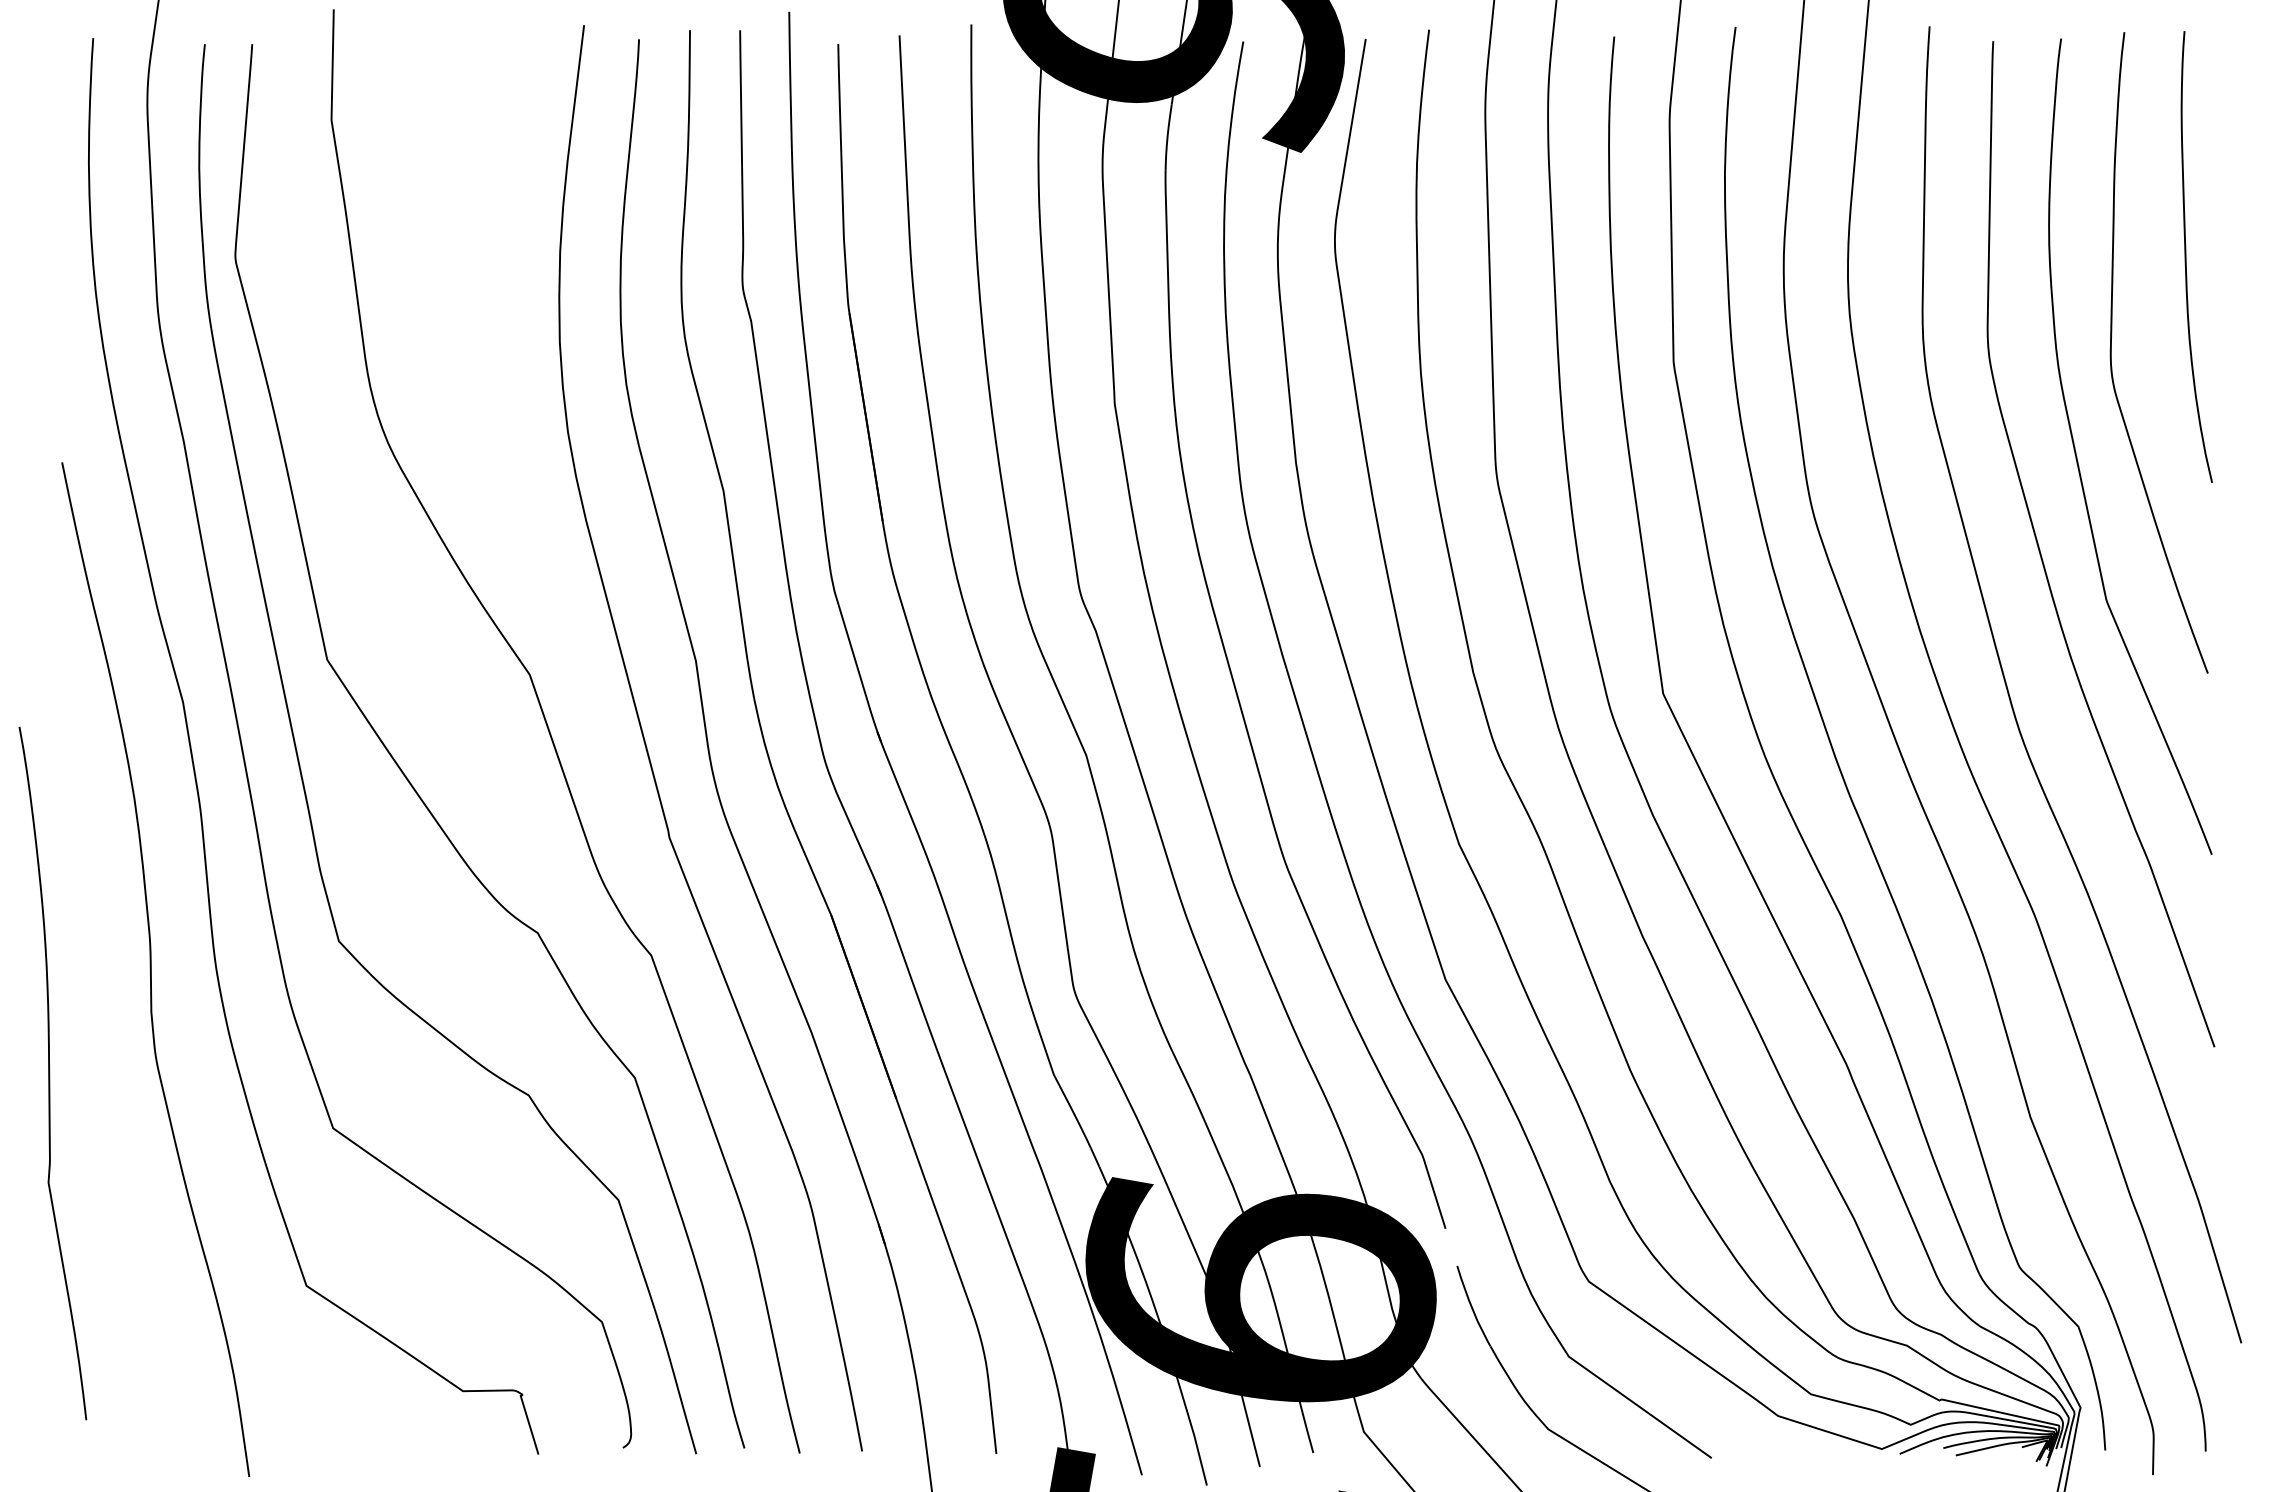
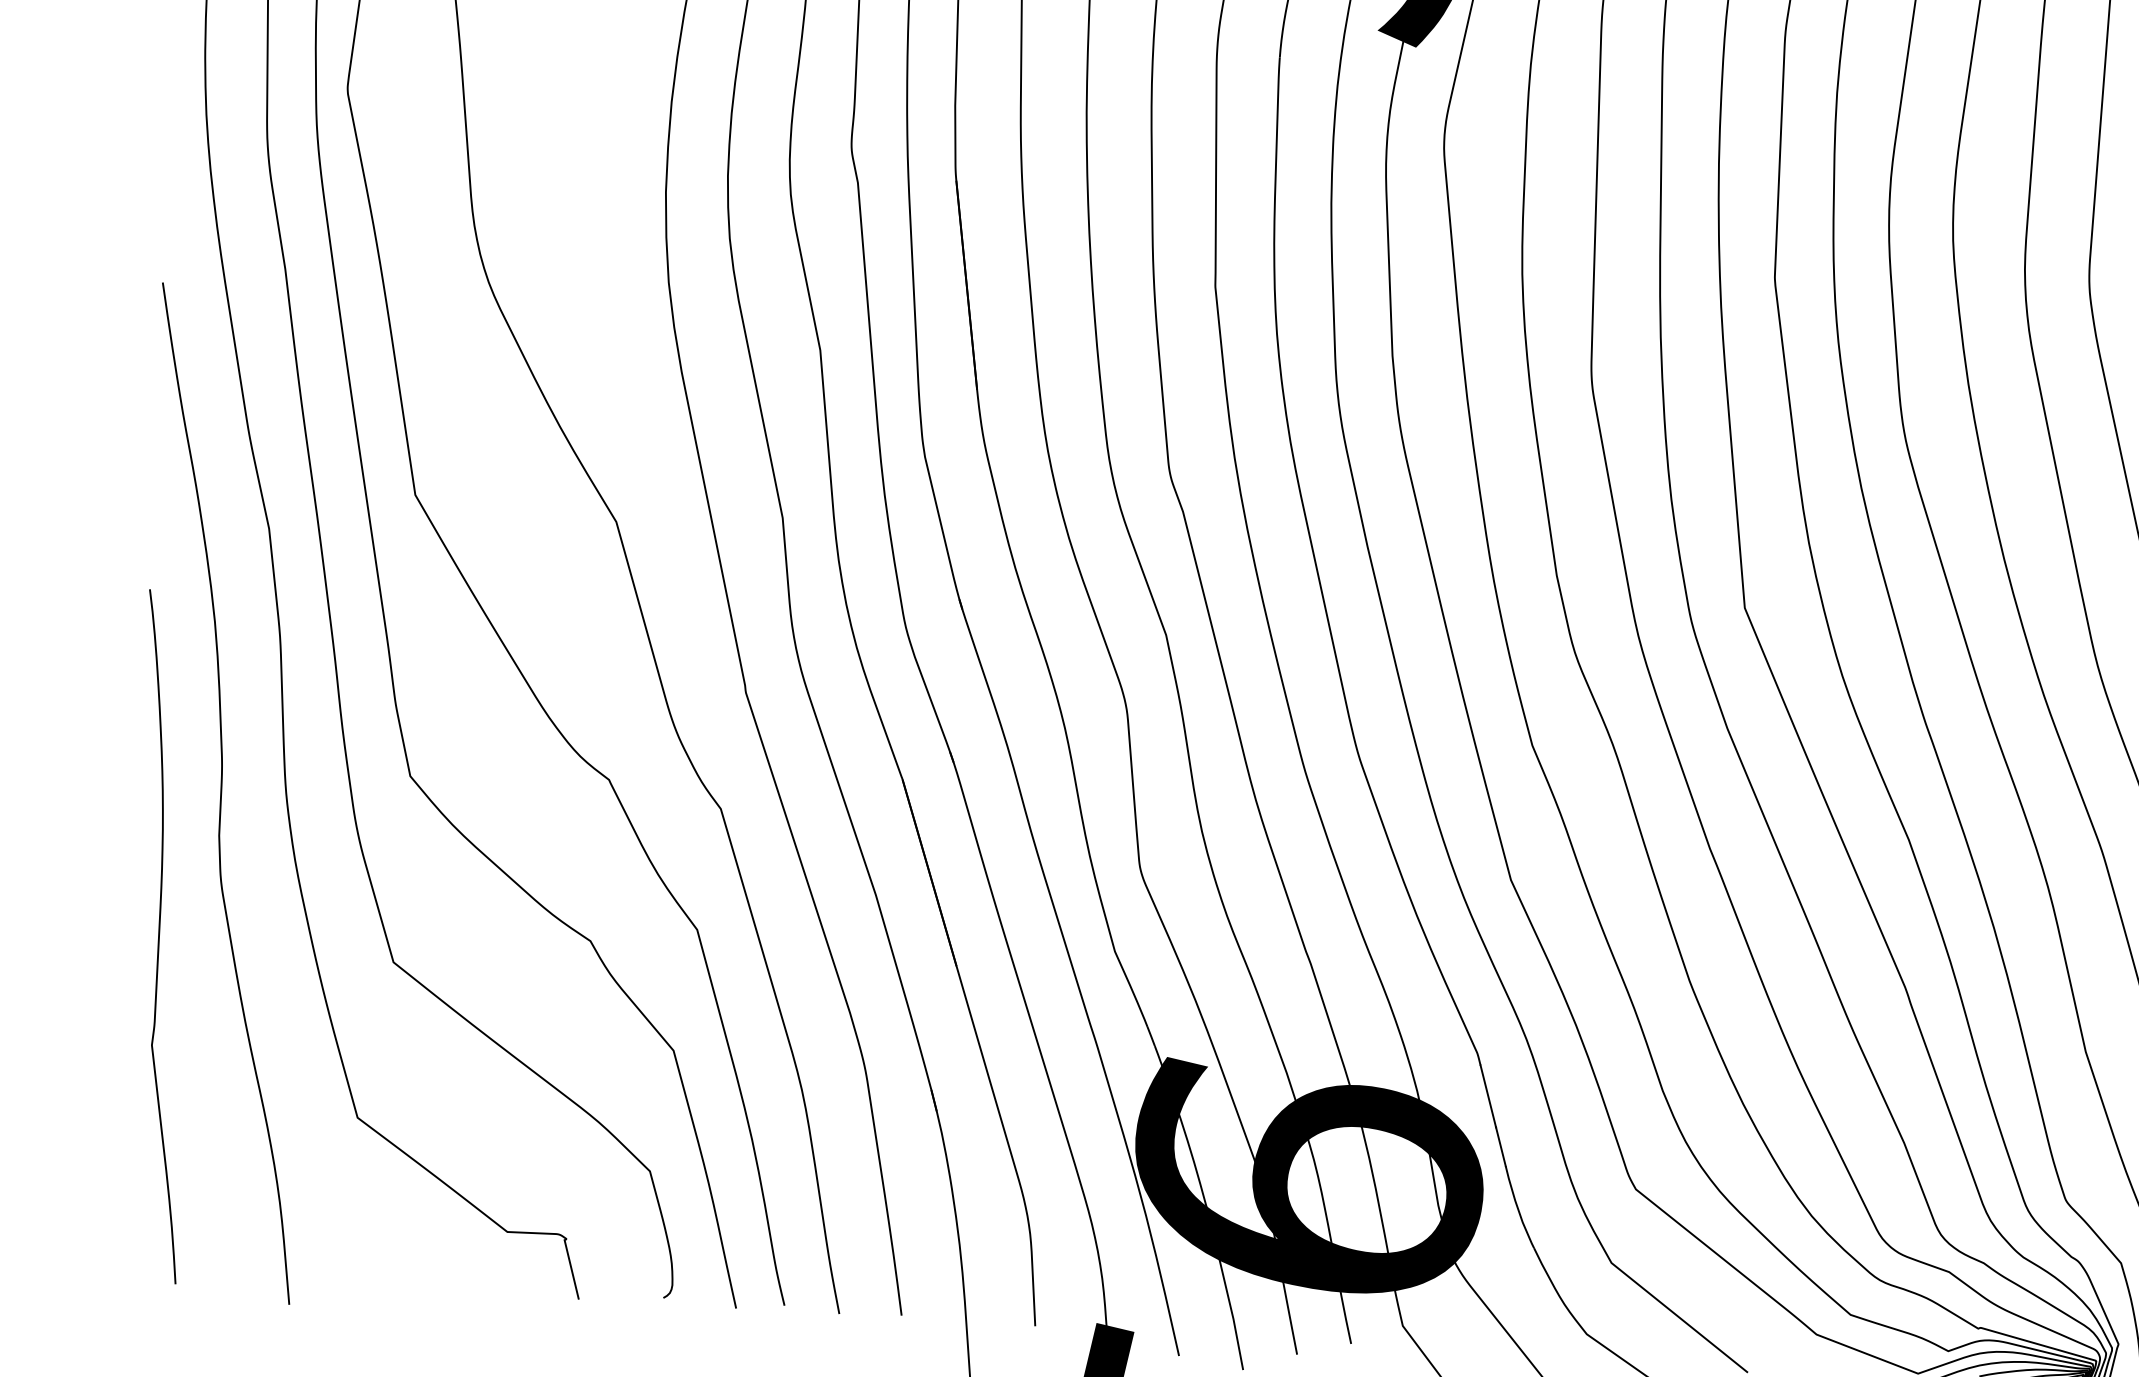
curve: (50, 1073) -> (160, 936), moved
line: (1451, 1246) -> (1501, 1146), added

